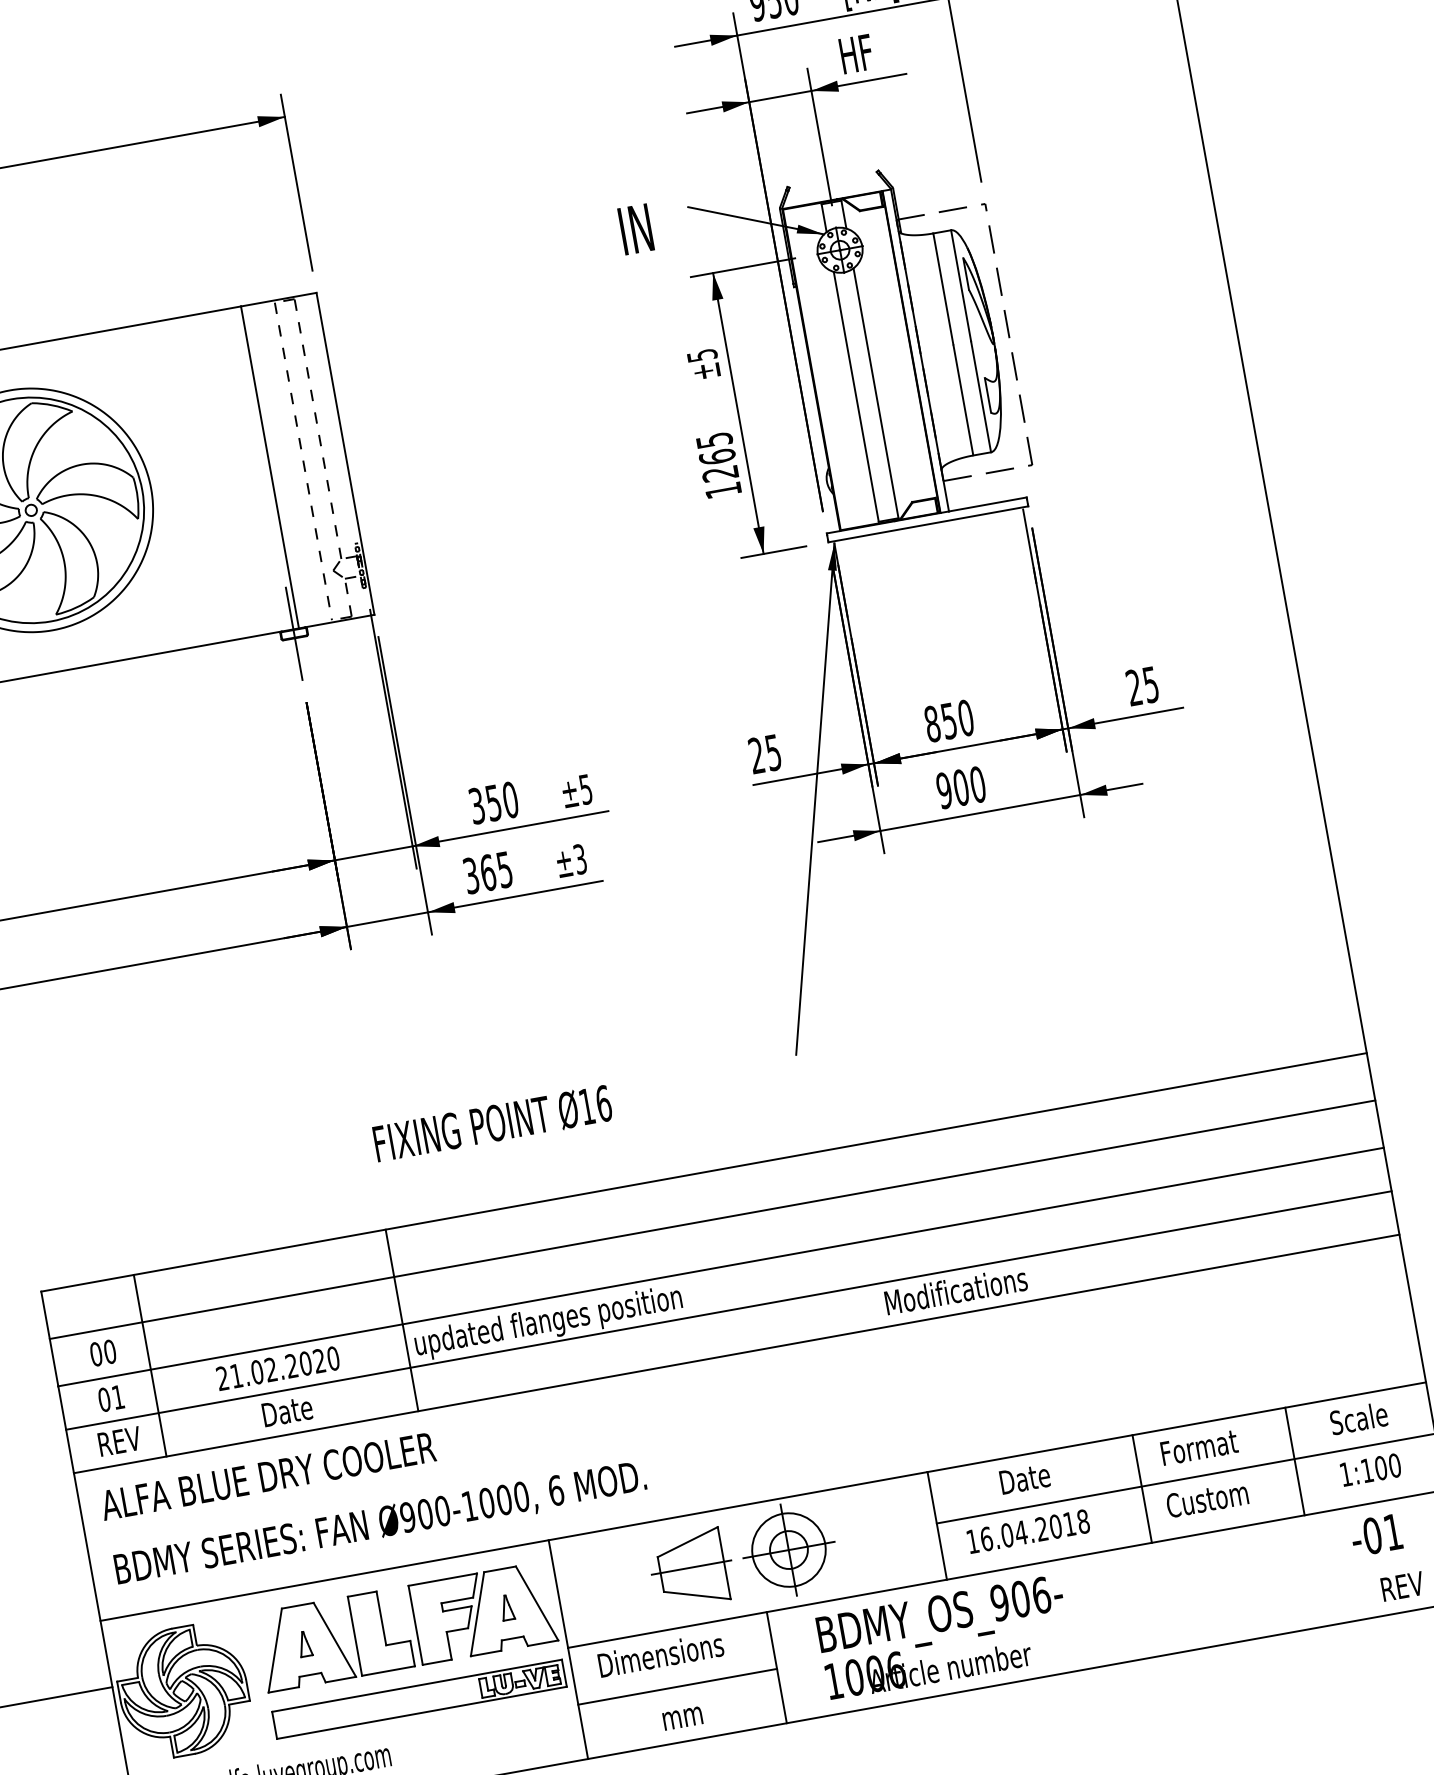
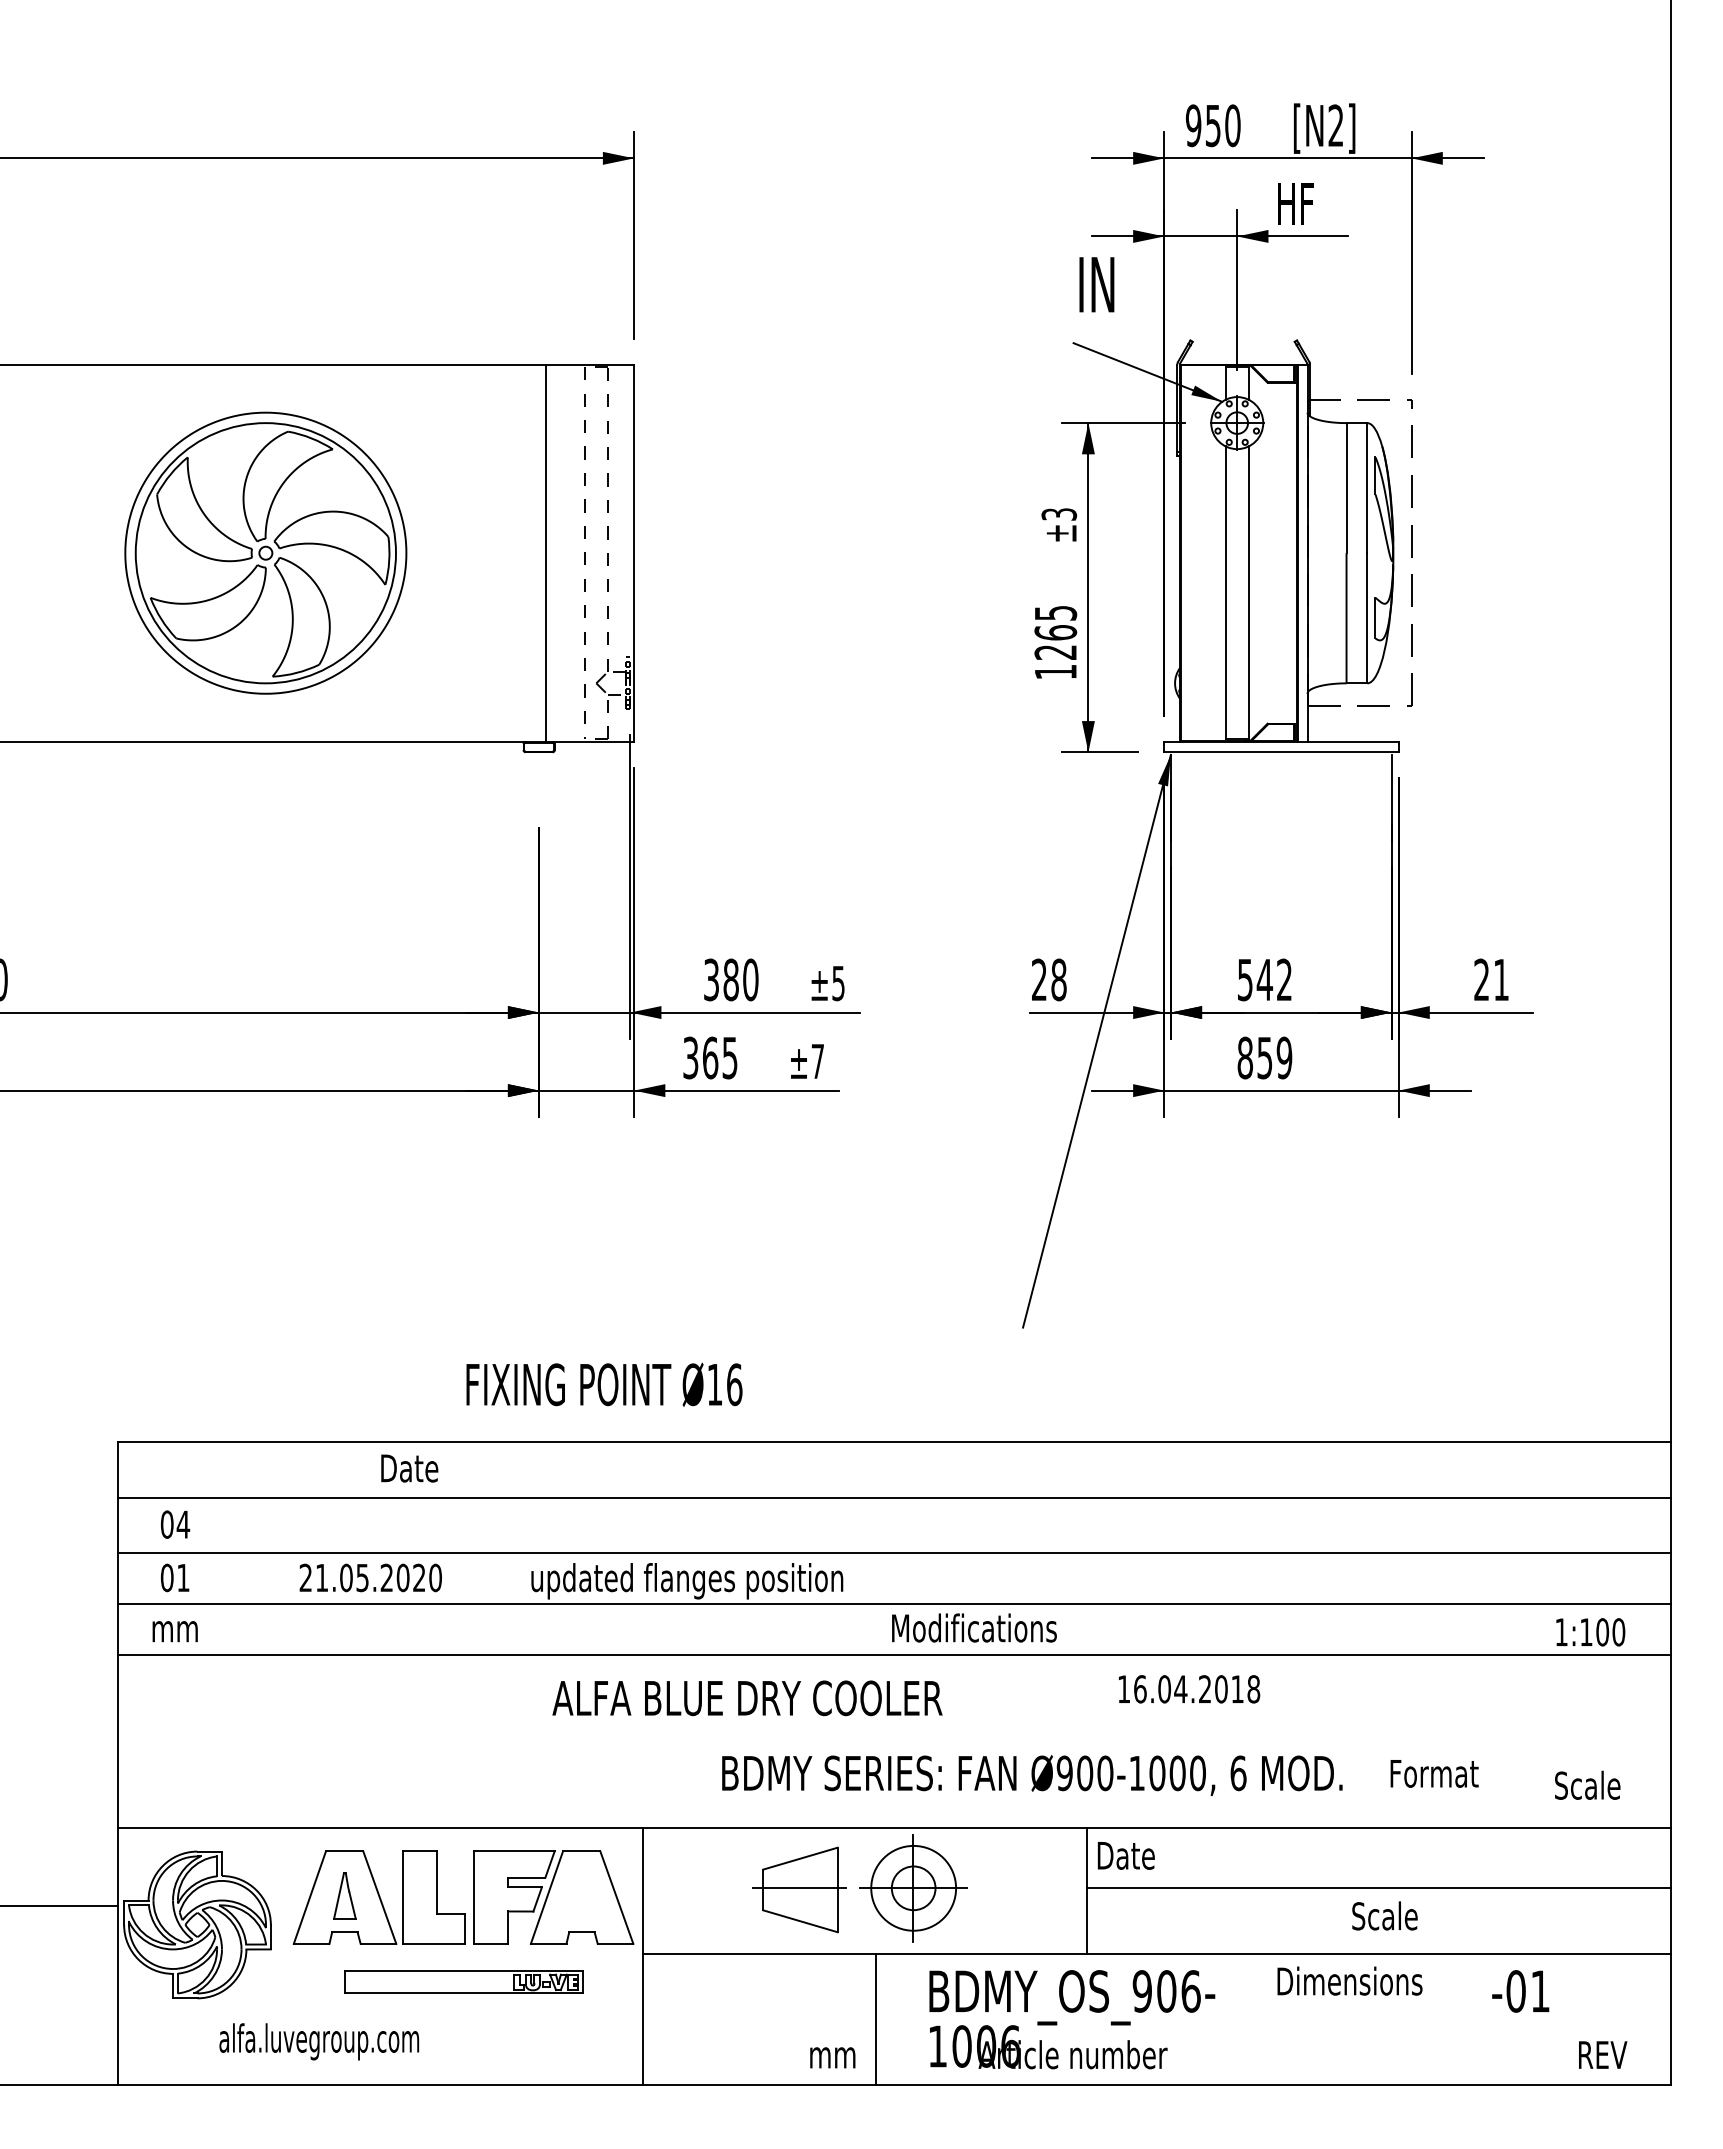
text: (635, 229) -> (1096, 284), moved
text: (701, 355) -> (1058, 514), ±5 -> ±3
line: (294, 633) -> (539, 746), removed
text: (1151, 685) -> (1501, 980), 25 -> 21
text: (948, 720) -> (1264, 979), 850 -> 542
text: (773, 752) -> (1058, 979), 25 -> 28
text: (960, 787) -> (1264, 1057), 900 -> 859
text: (493, 802) -> (730, 979), 350 -> 380
text: (579, 859) -> (817, 1061), ±3 -> ±7
text: (492, 1123) -> (604, 1384), moved
text: (956, 1290) -> (974, 1627), moved
line: (402, 1320) -> (521, 1548), removed
text: (110, 1351) -> (183, 1524), 00 -> 04
line: (150, 1365) -> (226, 1548), removed
text: (270, 1369) -> (362, 1577), 21.02.2020 -> 21.05.2020
text: (287, 1411) -> (409, 1468), moved
text: (1358, 1417) -> (1587, 1784), moved
text: (120, 1441) -> (176, 1628), REV -> mm
text: (1199, 1447) -> (1434, 1773), moved
line: (1295, 1461) -> (1506, 1891), removed
text: (1370, 1470) -> (1590, 1632), moved
text: (268, 1476) -> (747, 1698), moved
text: (1024, 1478) -> (1125, 1855), moved
line: (1142, 1489) -> (1327, 1891), removed
text: (1206, 1498) -> (1398, 1915), Custom -> Scale
text: (380, 1524) -> (1032, 1775), moved
text: (1028, 1531) -> (1189, 1689), moved
text: (1376, 1535) -> (1520, 1991), moved
part: (506, 1608) -> (581, 1896), removed
part: (304, 1644) -> (344, 1896), size x1.6
text: (660, 1654) -> (1349, 1980), moved
line: (676, 1686) -> (758, 2020), removed
part: (419, 1698) -> (463, 1981), size x0.7
text: (682, 1718) -> (832, 2057), moved

